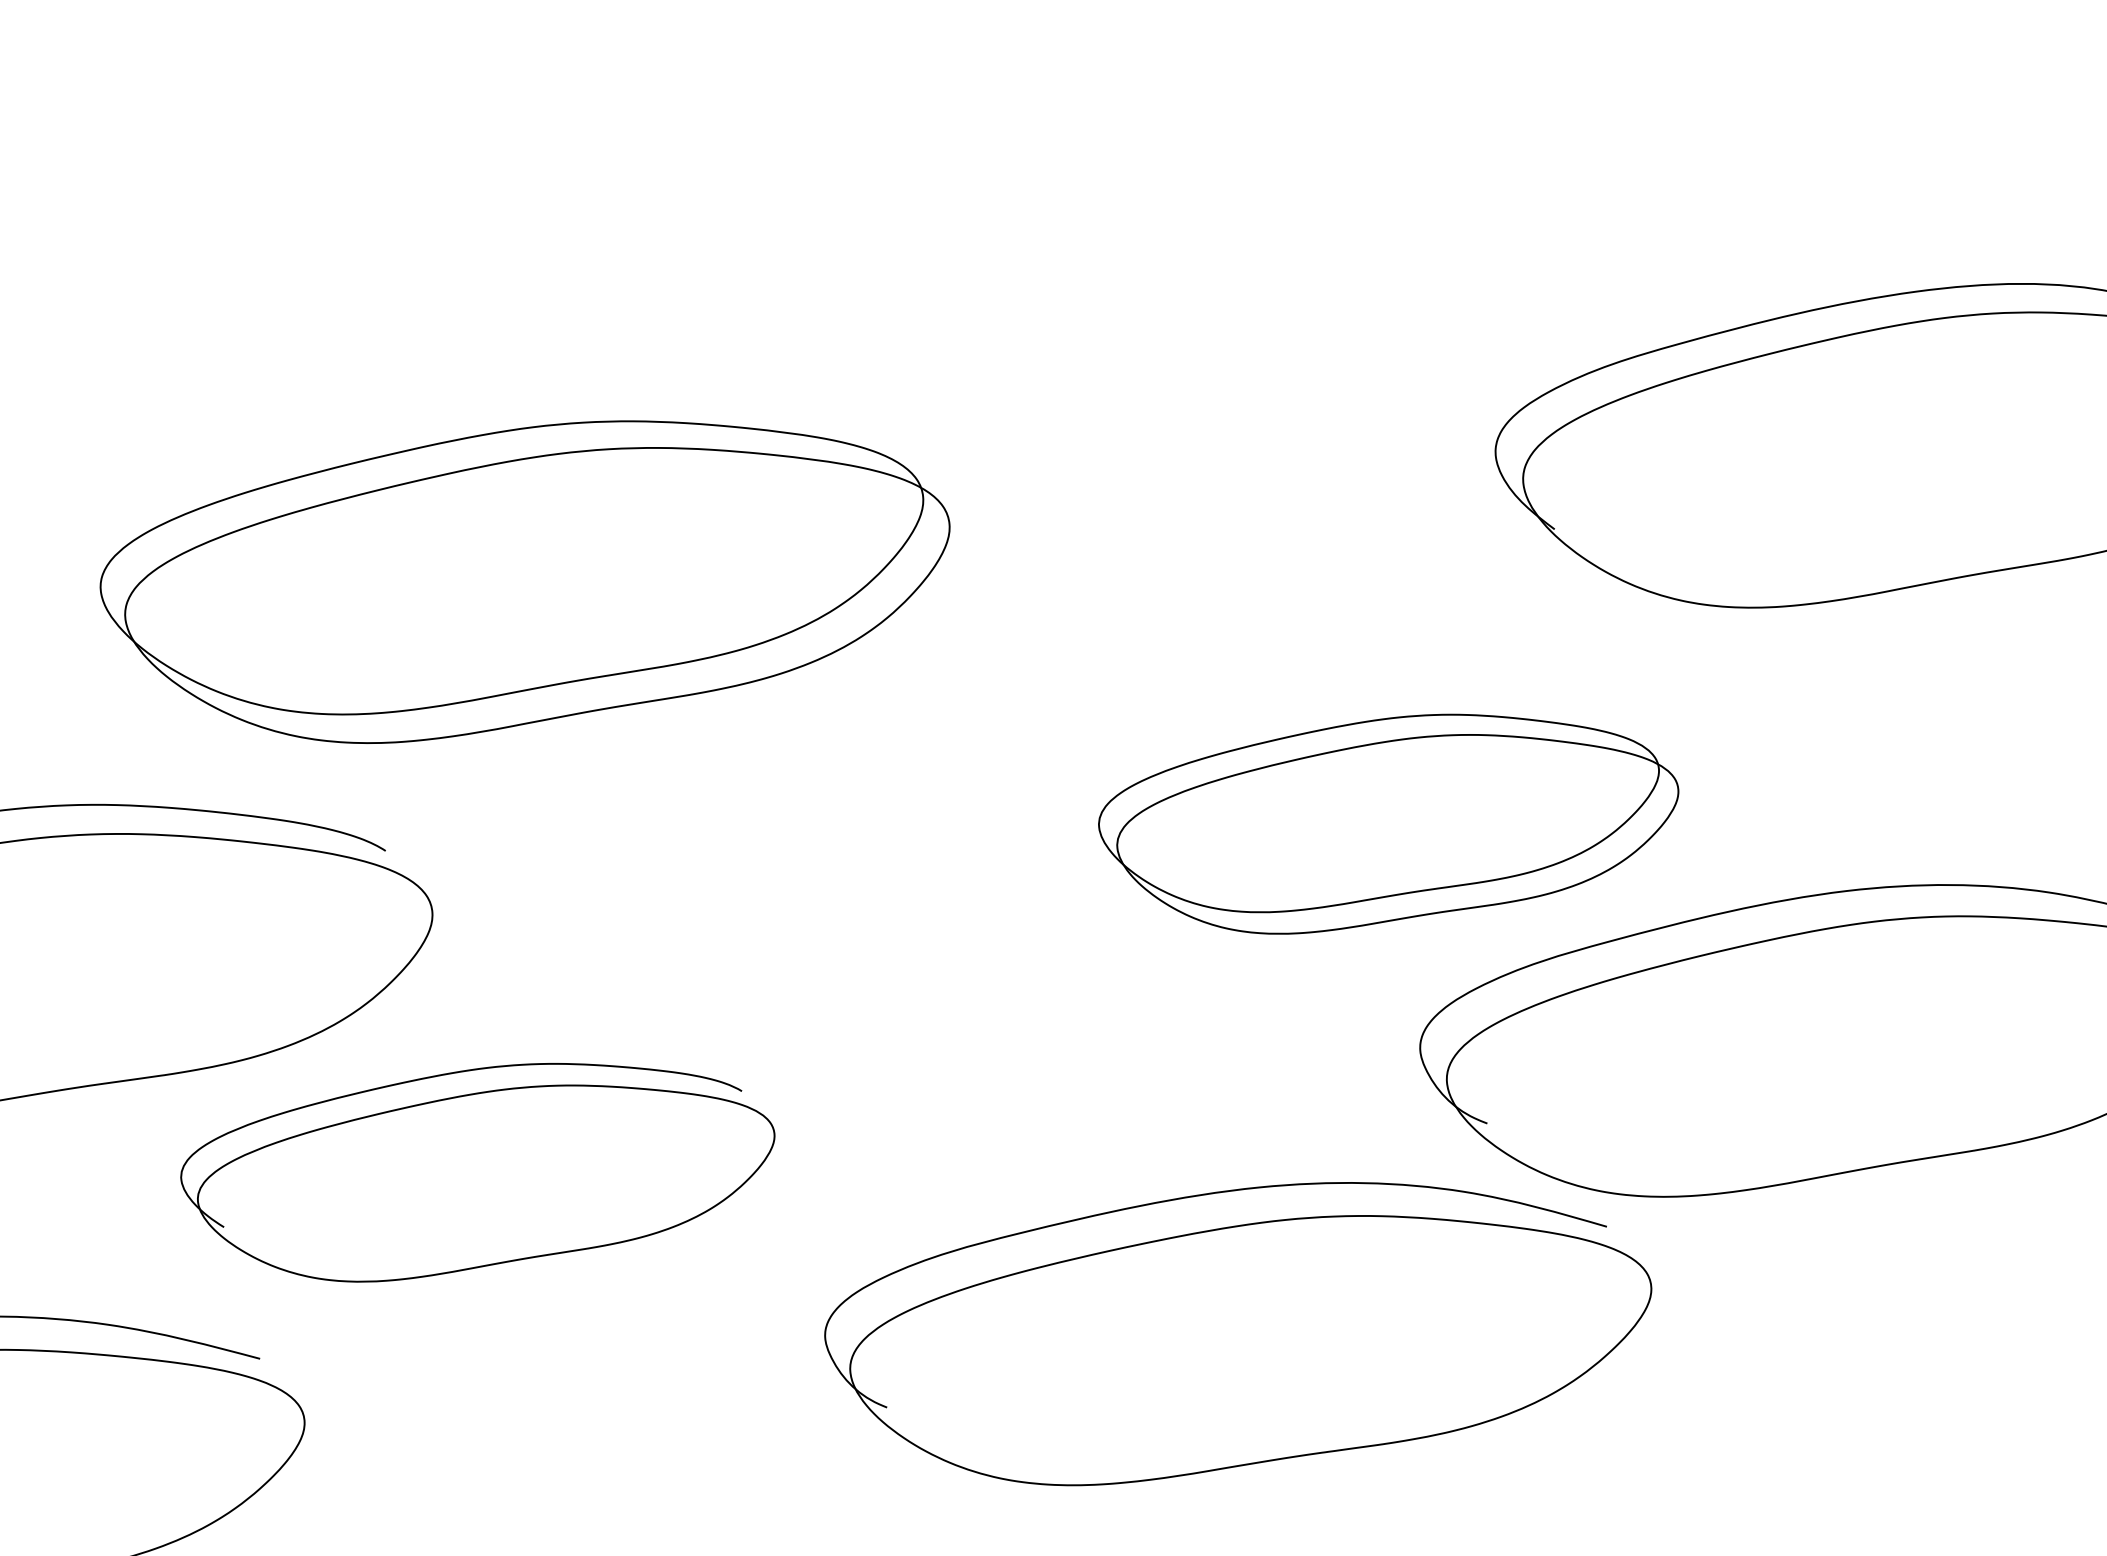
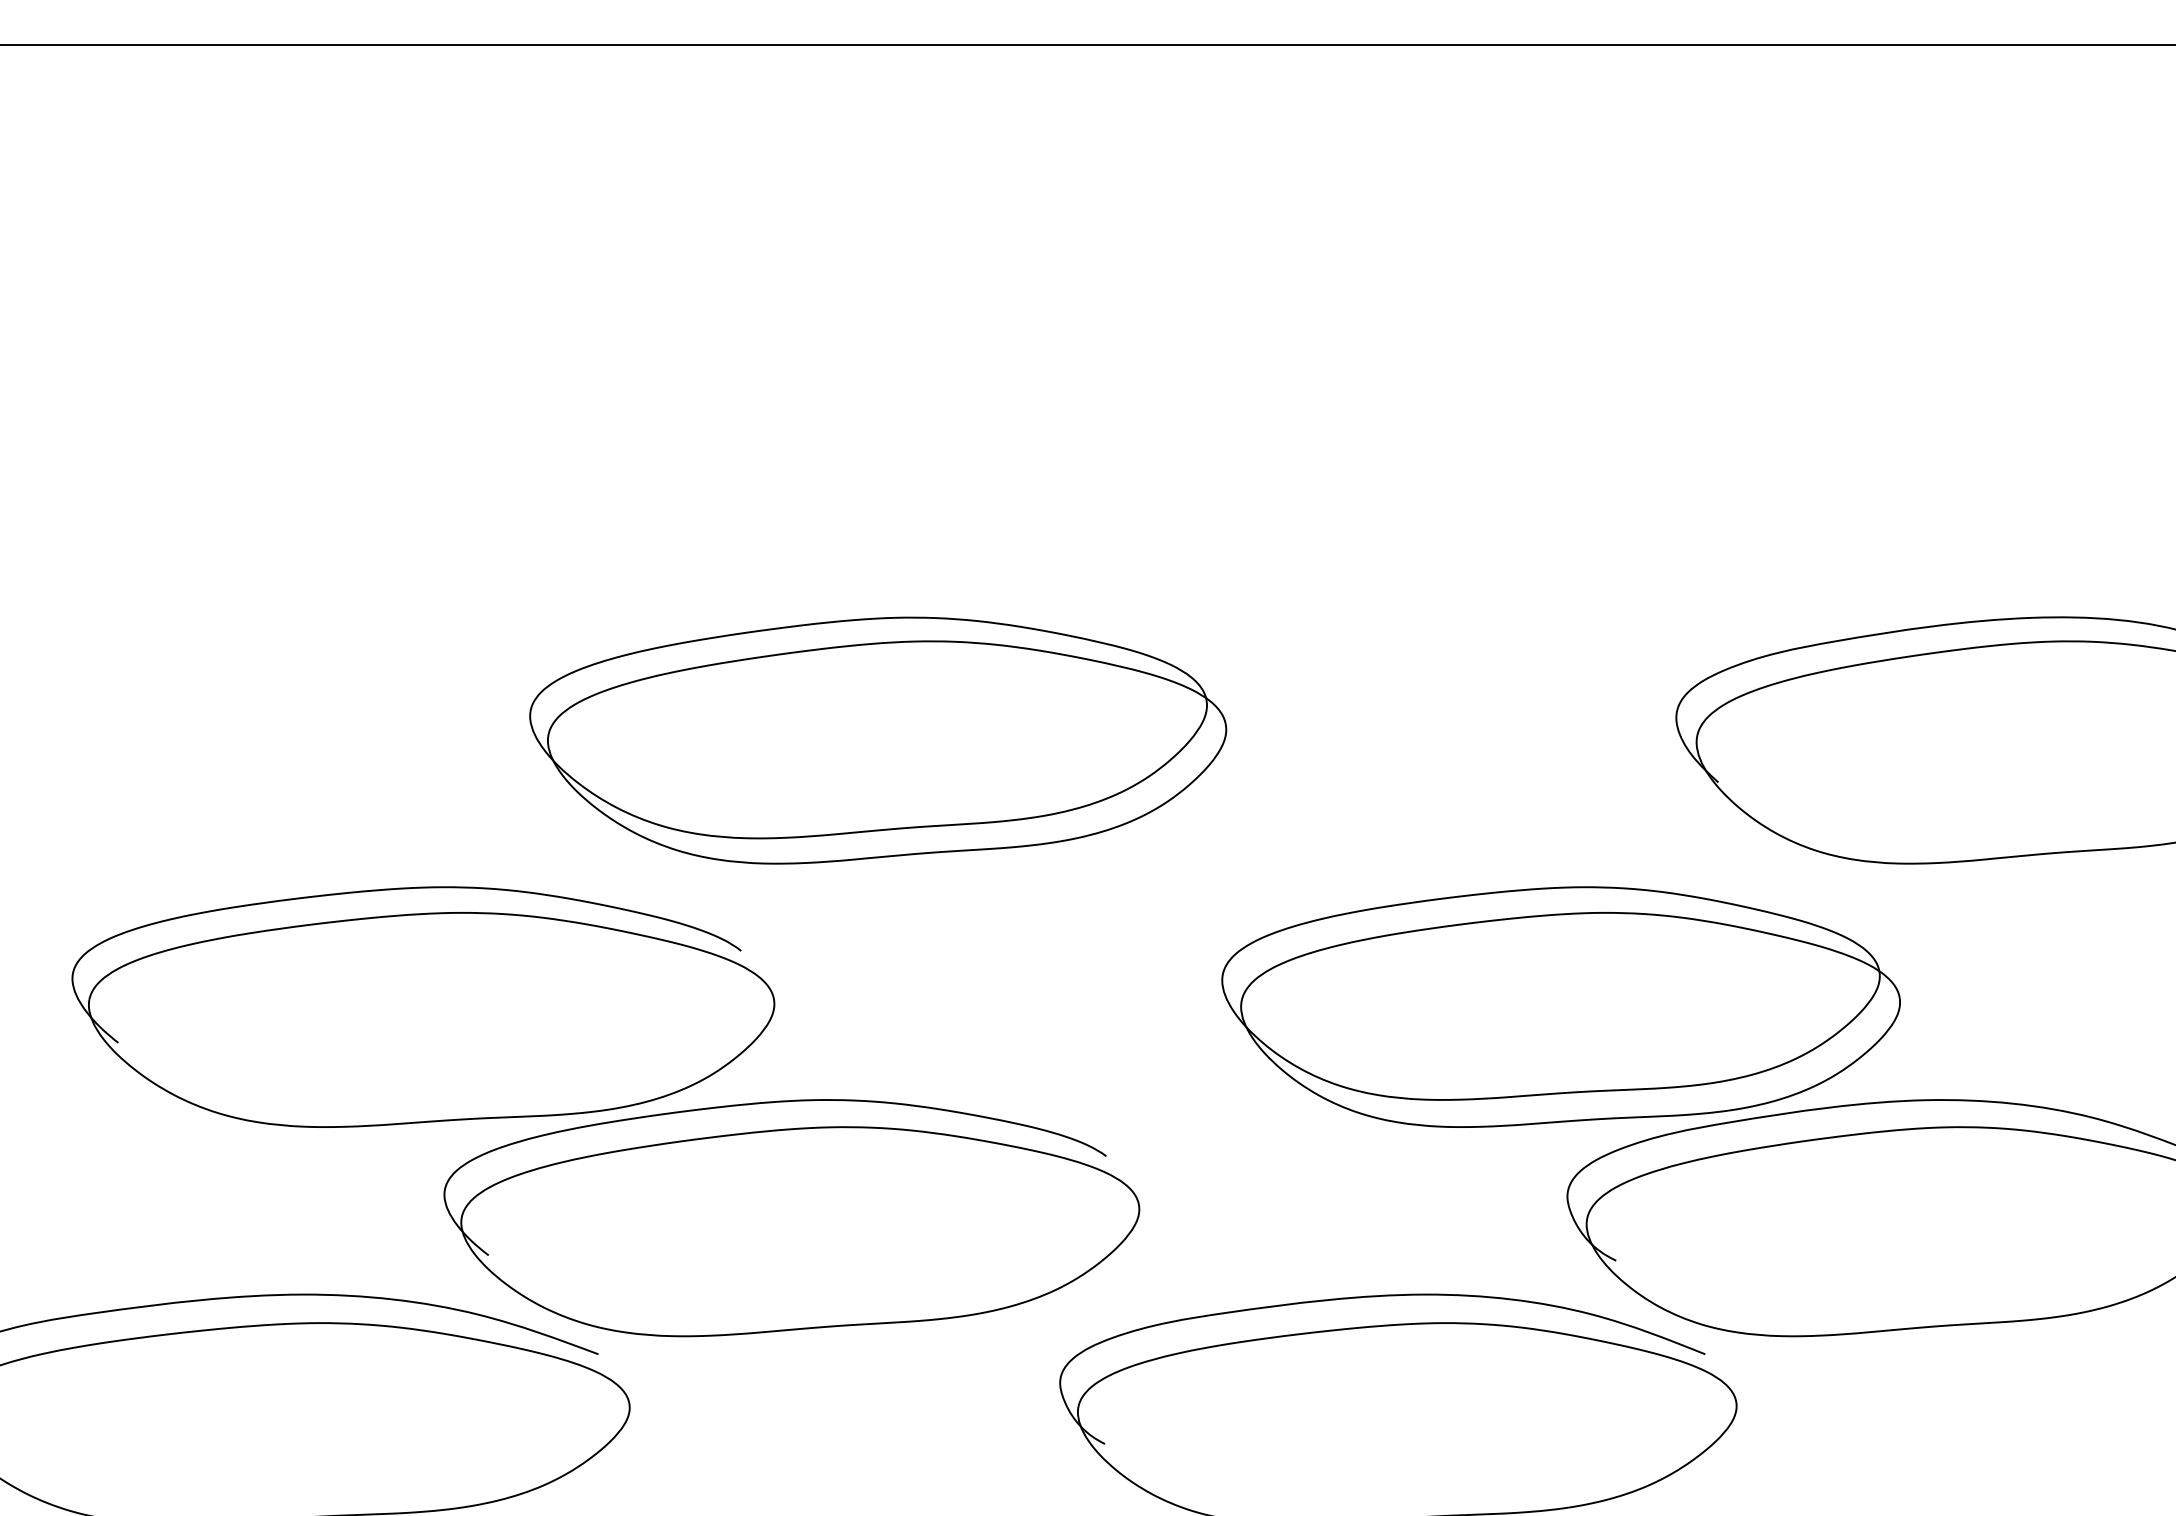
part: (1389, 820) -> (1560, 1006), size x1.43
part: (478, 1170) -> (791, 1218), size x1.43

